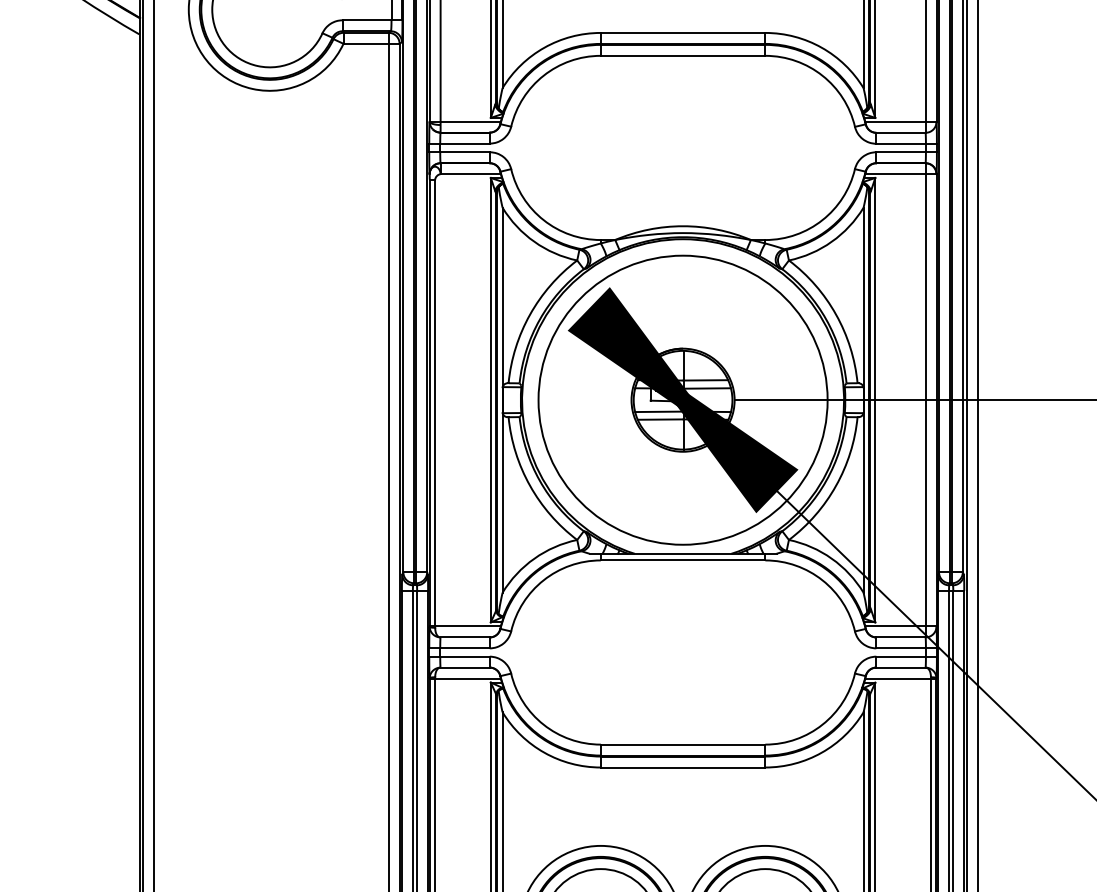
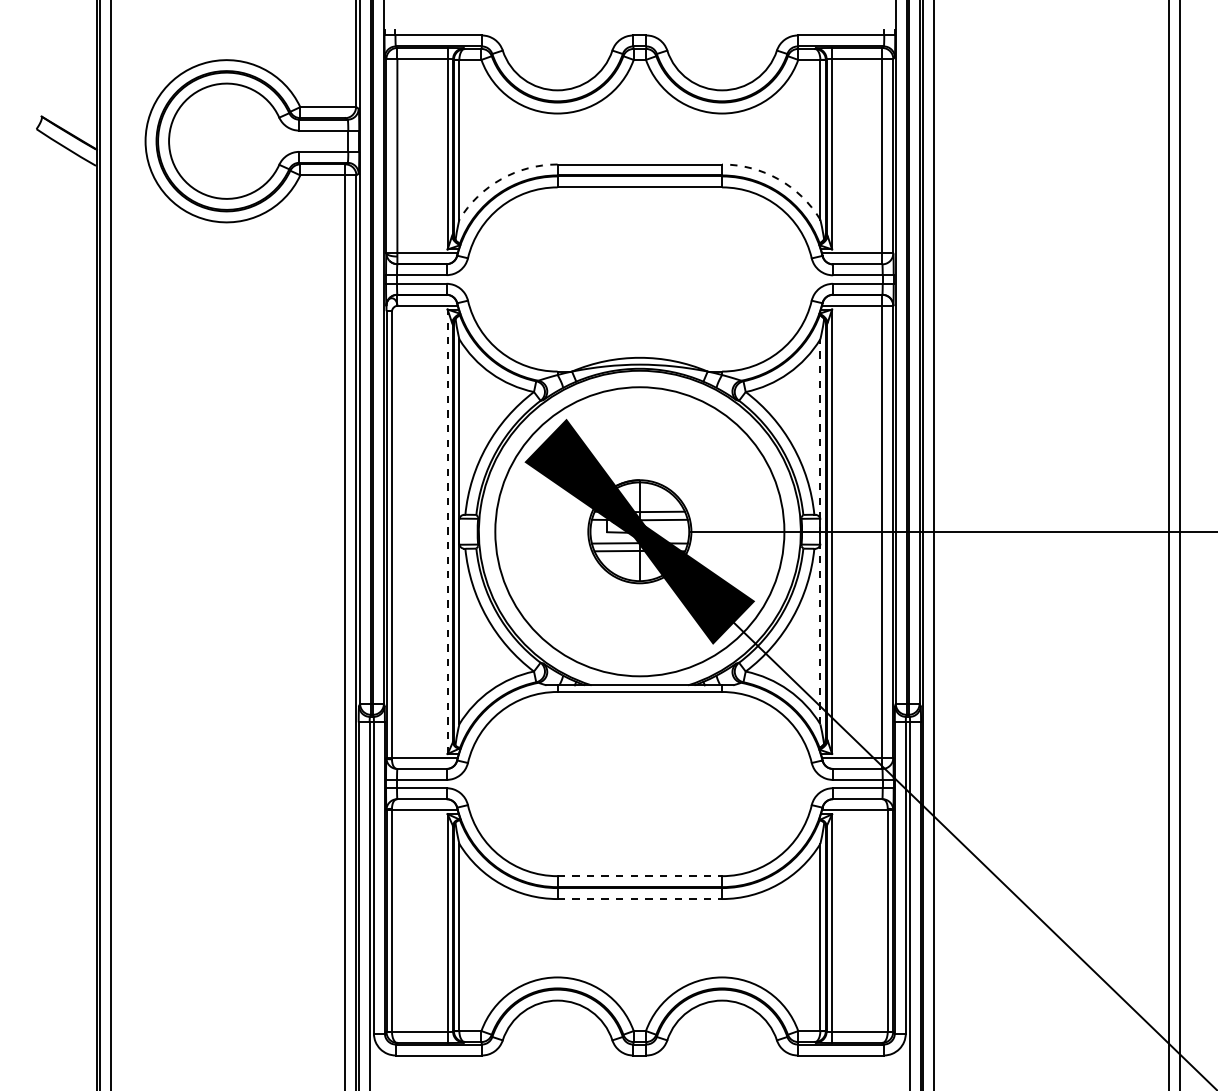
arc: (544, 47) -> (501, 179), solid -> dashed
arc: (821, 47) -> (778, 179), solid -> dashed
line: (490, 399) -> (447, 531), solid -> dashed
line: (863, 399) -> (820, 531), solid -> dashed
line: (683, 744) -> (640, 876), solid -> dashed
line: (683, 767) -> (640, 899), solid -> dashed

